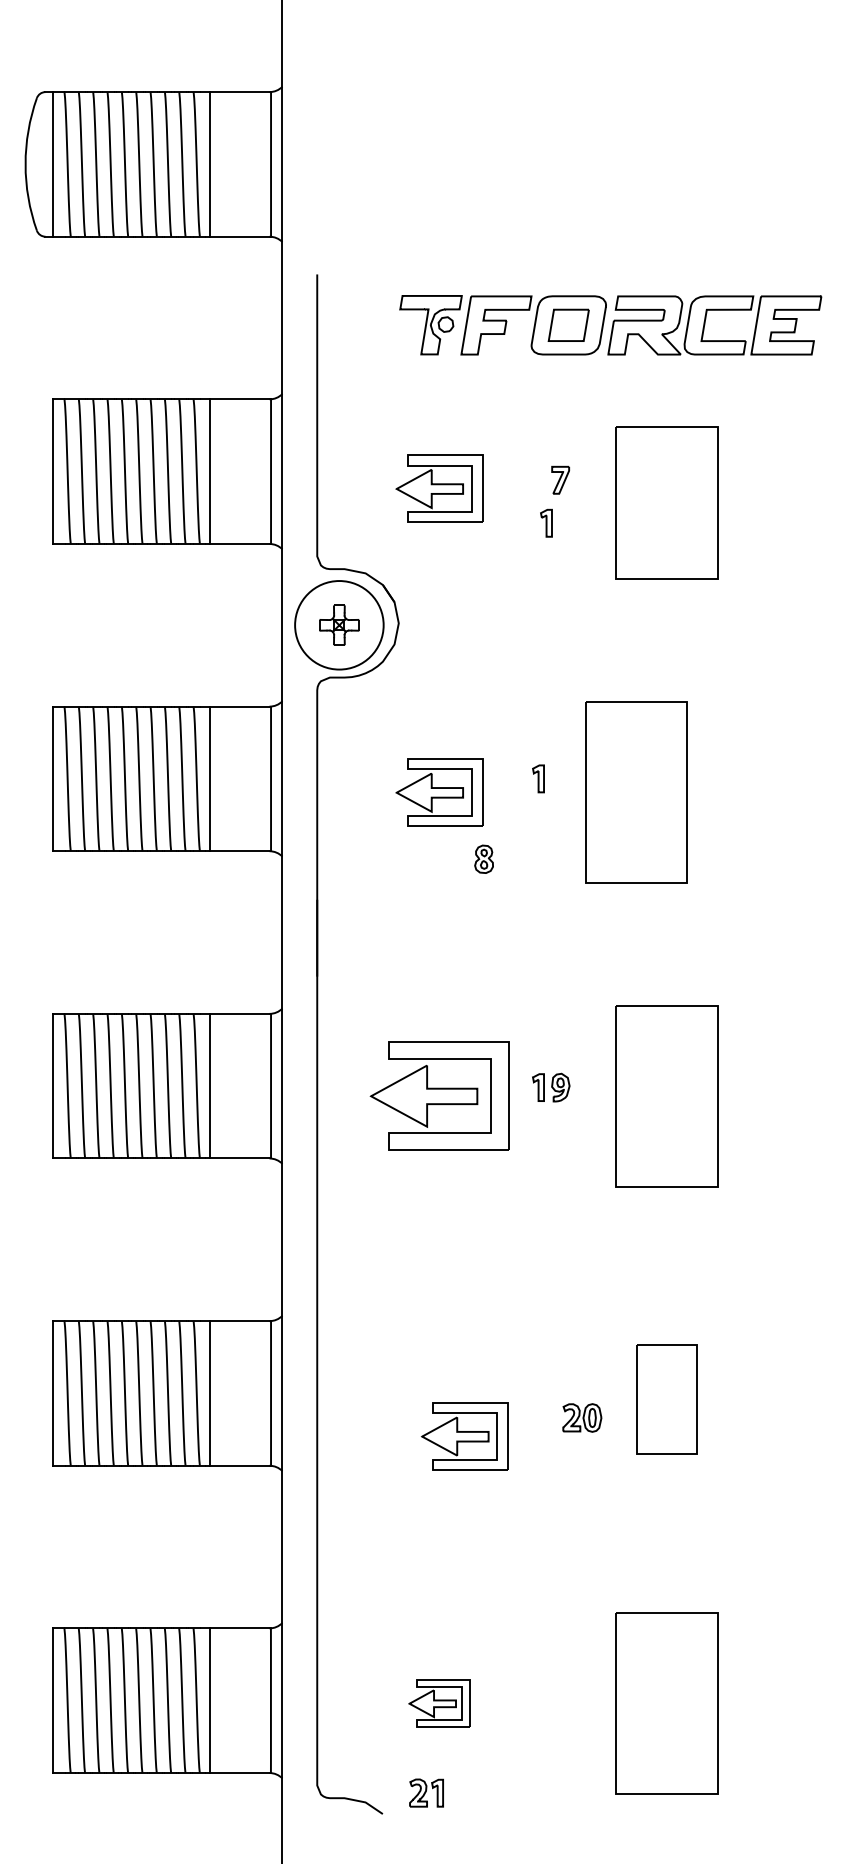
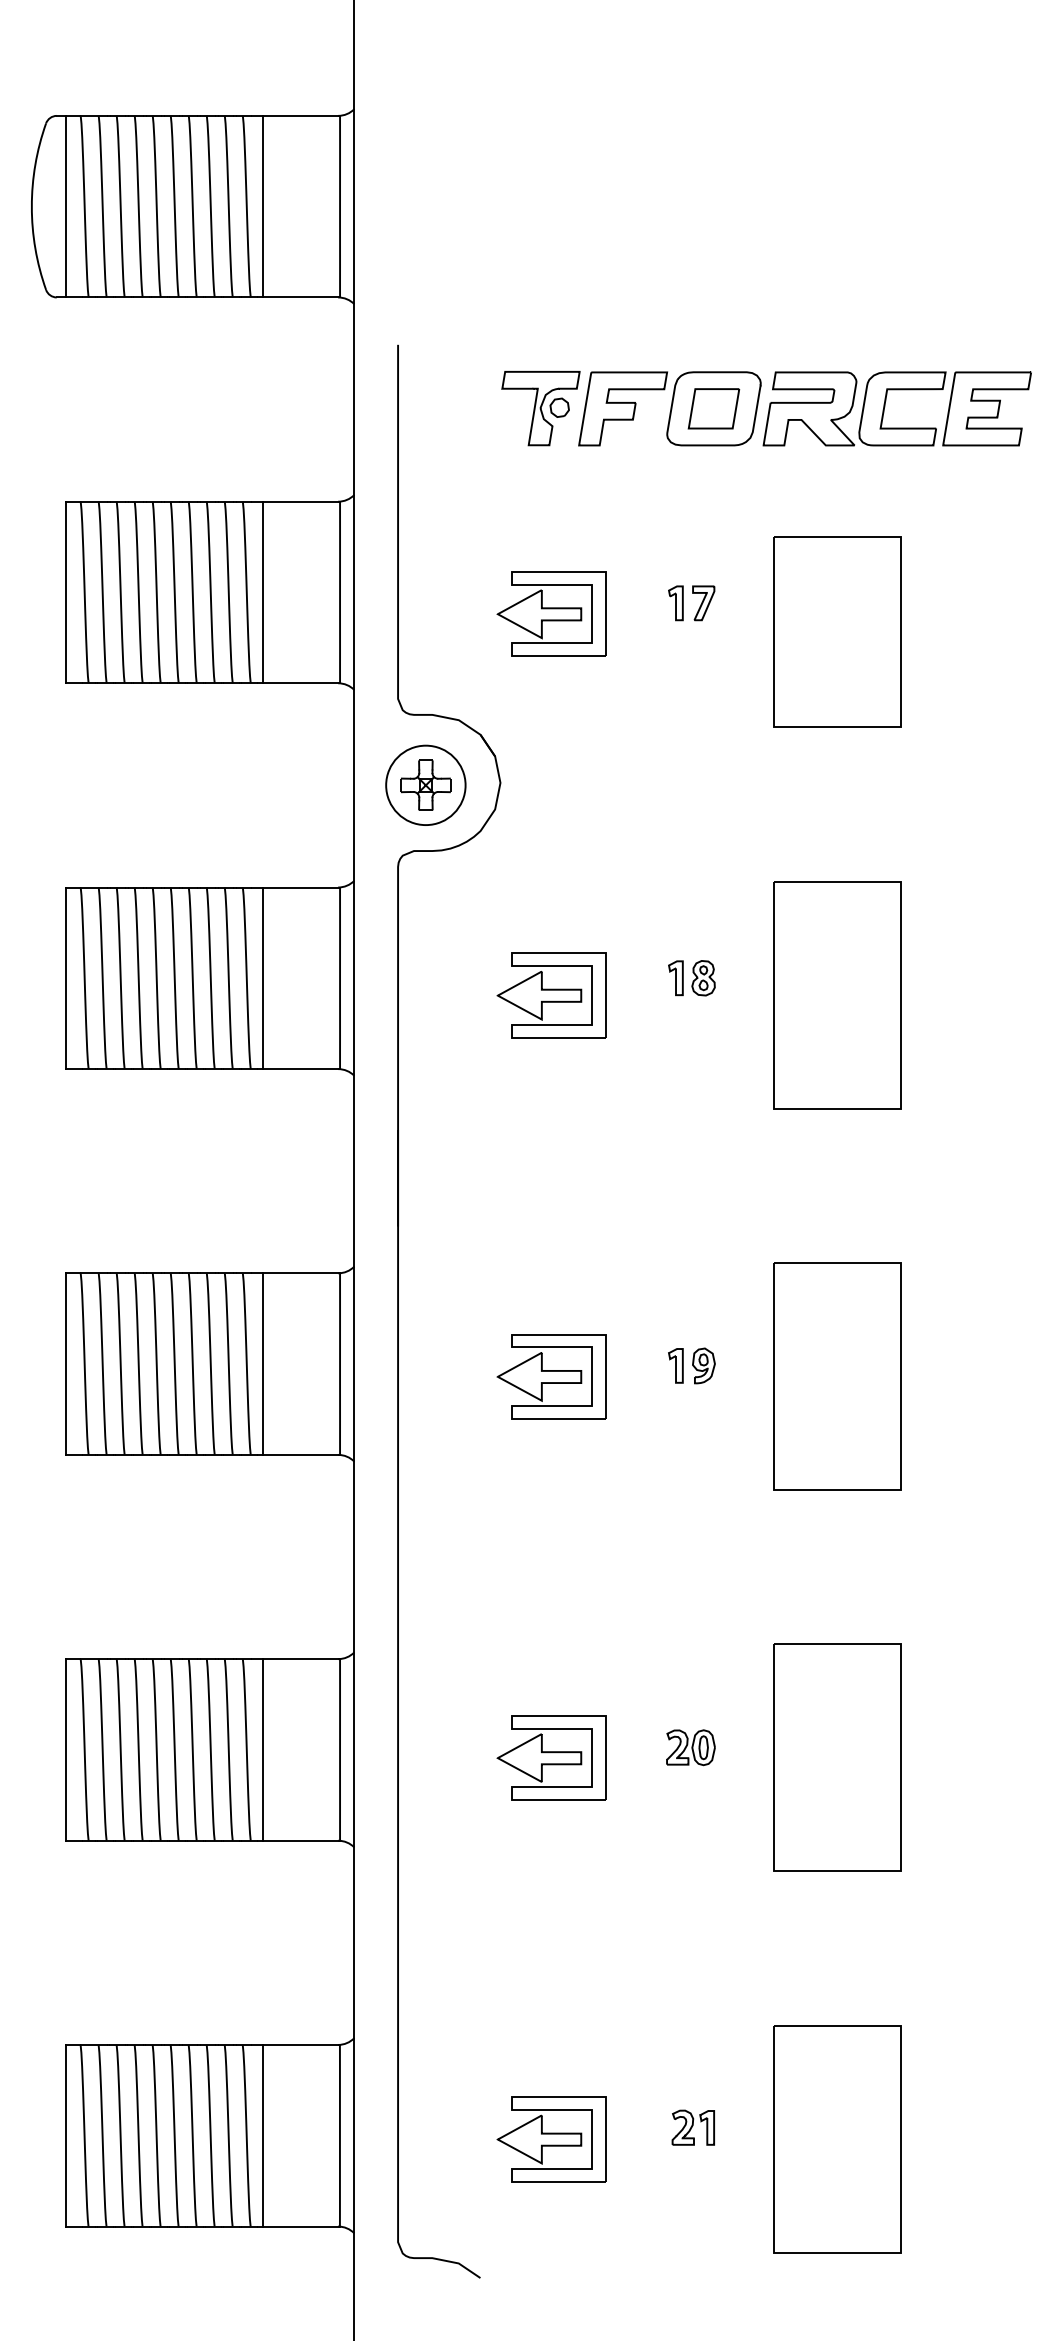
part: (546, 523) -> (675, 603), moved
circle: (339, 625) -> (425, 785), size x0.71
part: (636, 792) -> (837, 995), moved
part: (484, 859) -> (703, 978), moved
part: (439, 1096) -> (551, 1376), size x0.62
part: (667, 1399) -> (837, 1757), size x1.67
part: (581, 1417) -> (690, 1747), moved
part: (464, 1436) -> (551, 1757), moved
part: (439, 1703) -> (551, 2139), size x1.43
part: (425, 1792) -> (692, 2127), moved

